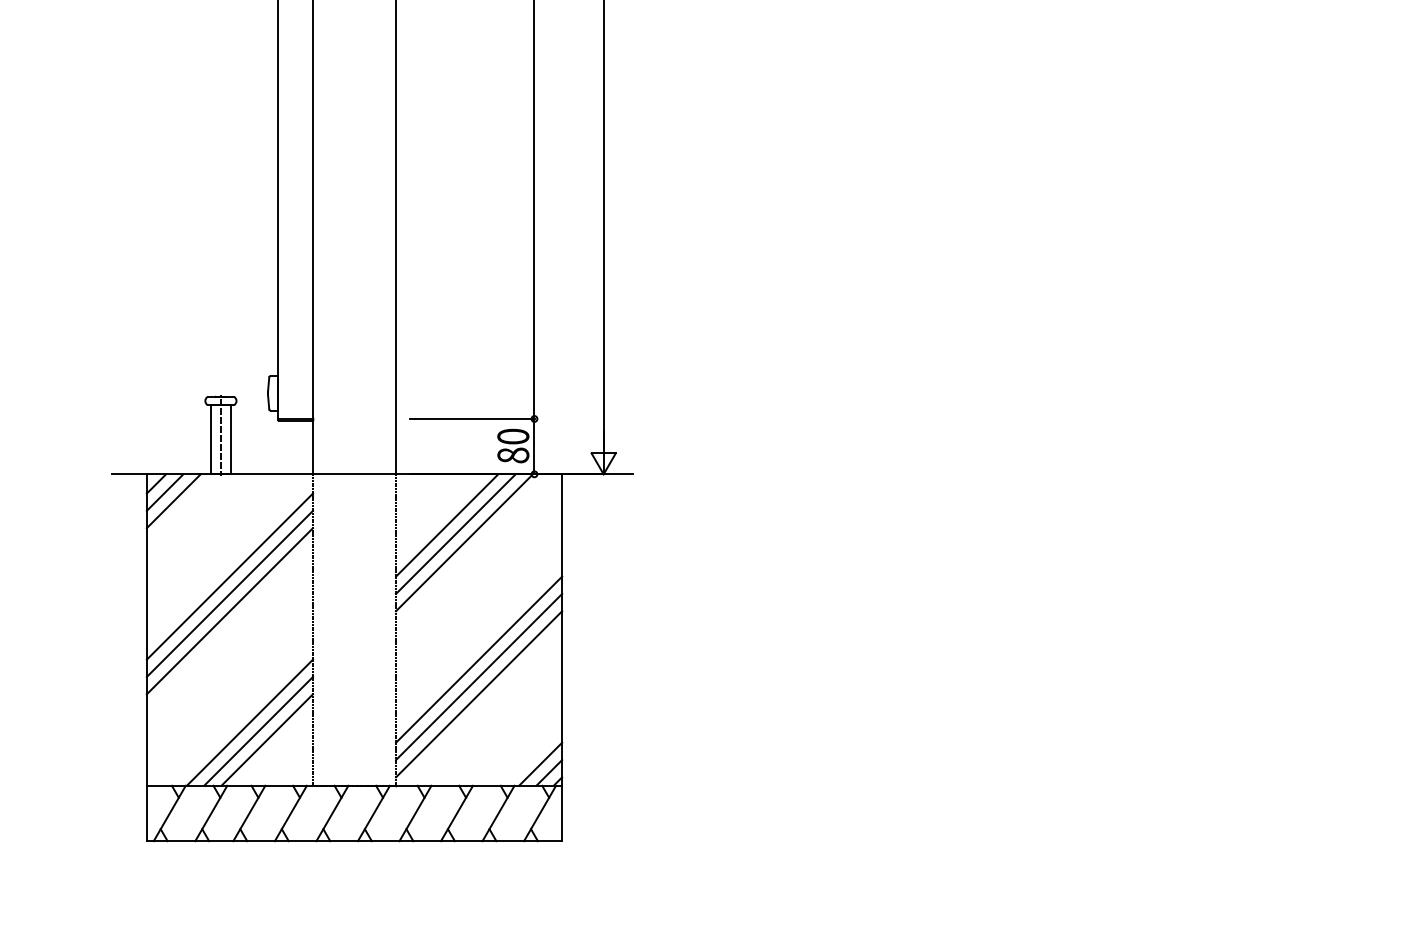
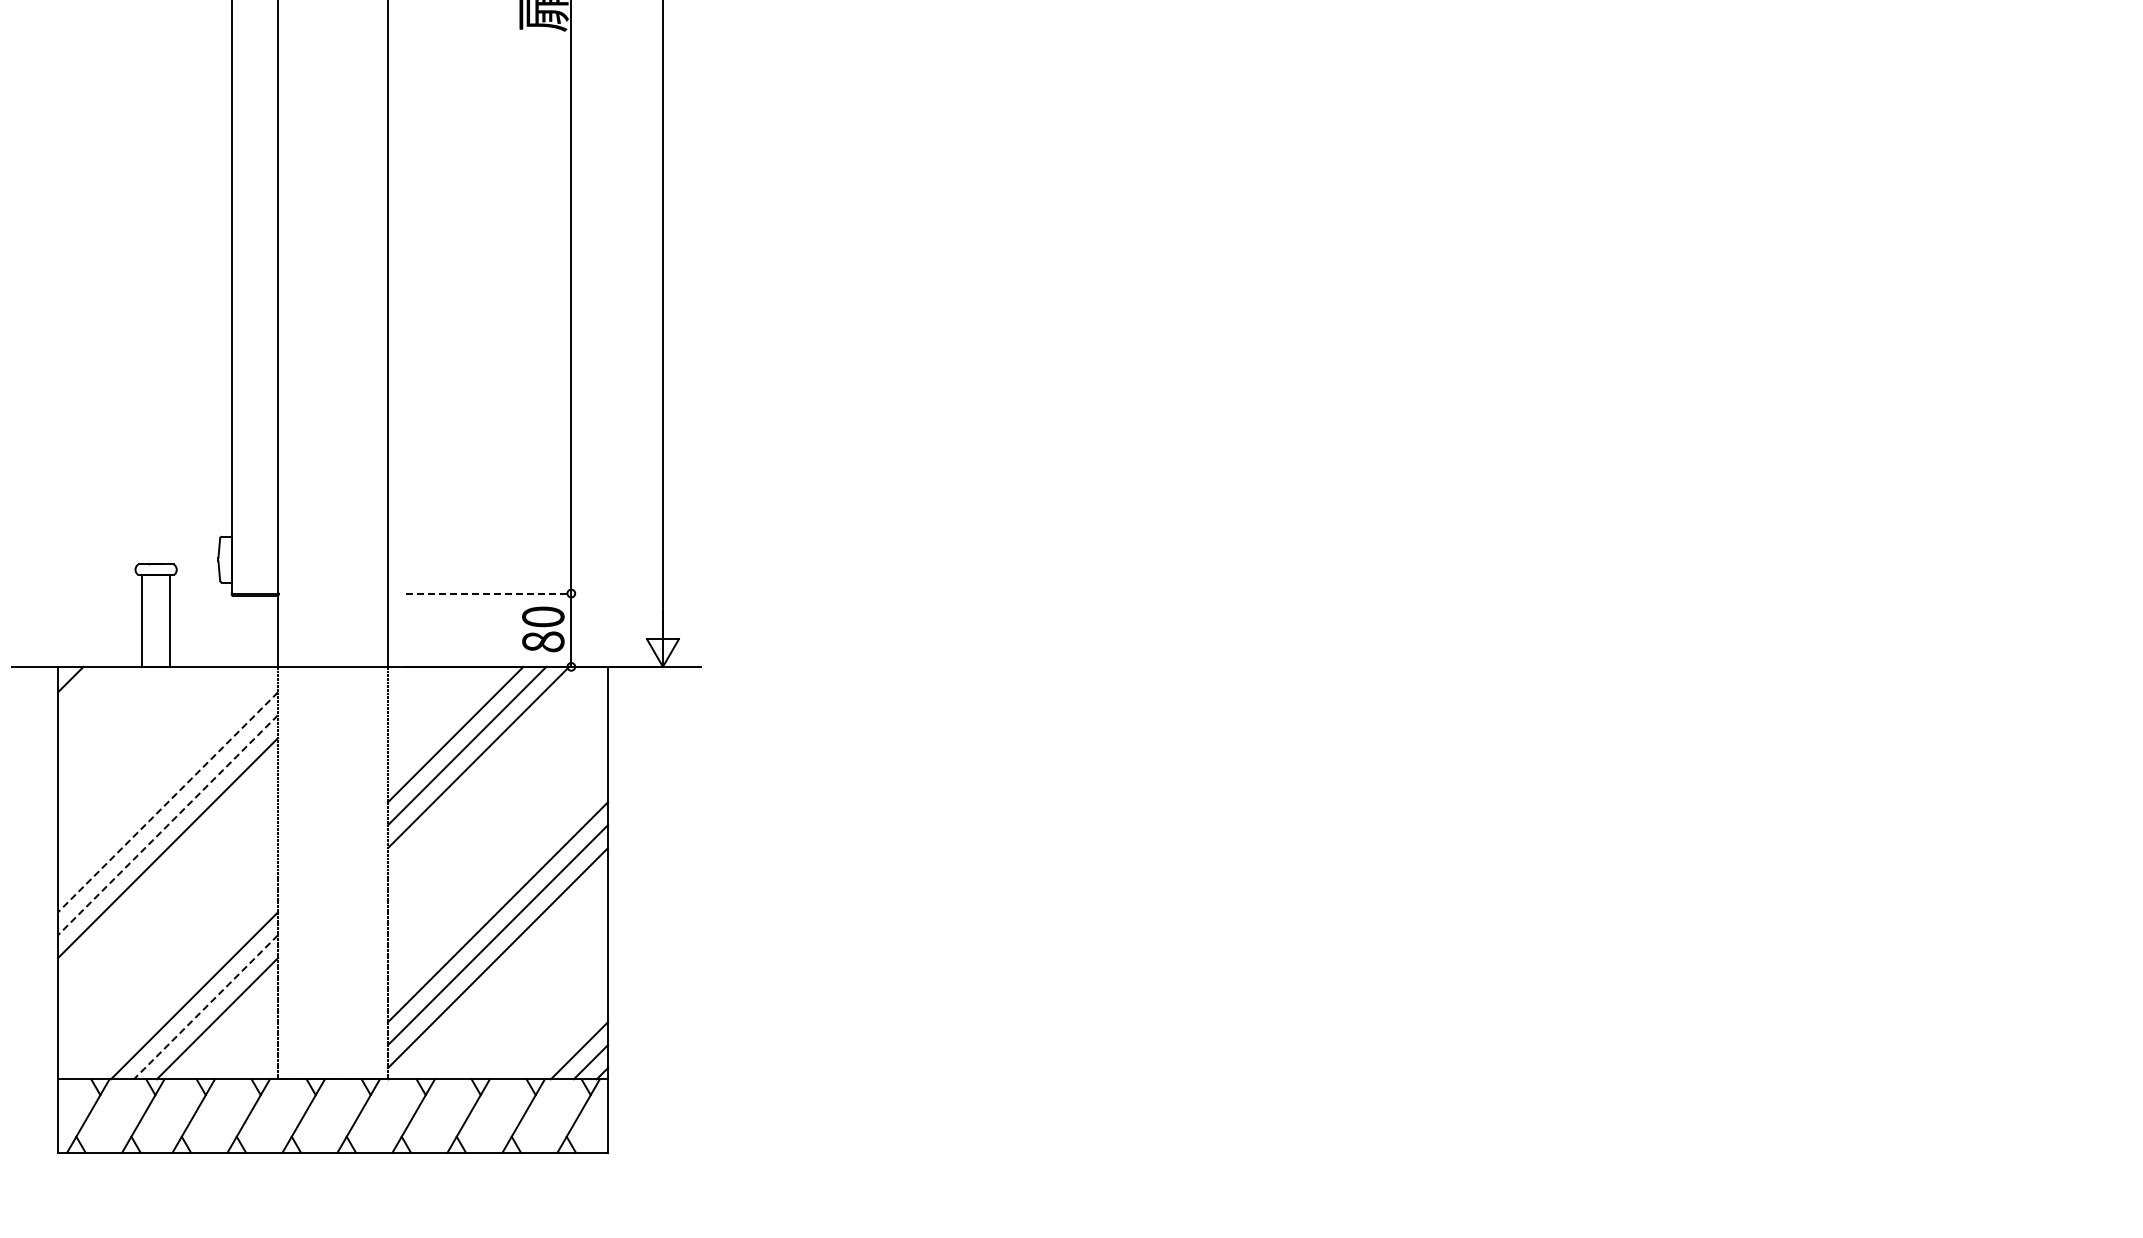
line: (472, 418) -> (489, 593), solid -> dashed
line: (221, 435) -> (156, 615), removed
line: (165, 492) -> (82, 690), removed
line: (173, 501) -> (93, 702), removed
line: (230, 576) -> (168, 802), solid -> dashed
line: (230, 594) -> (168, 825), solid -> dashed
line: (258, 731) -> (206, 1007), solid -> dashed

